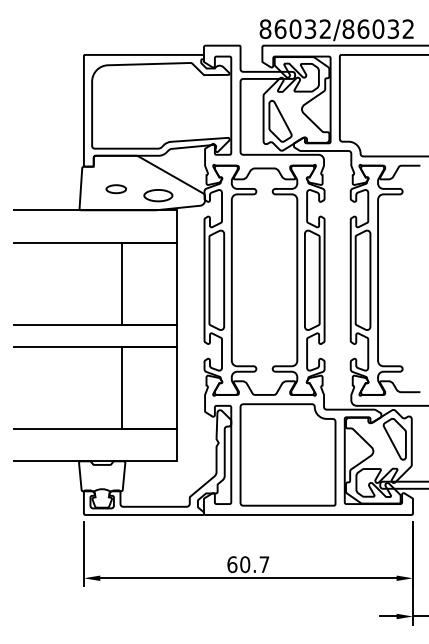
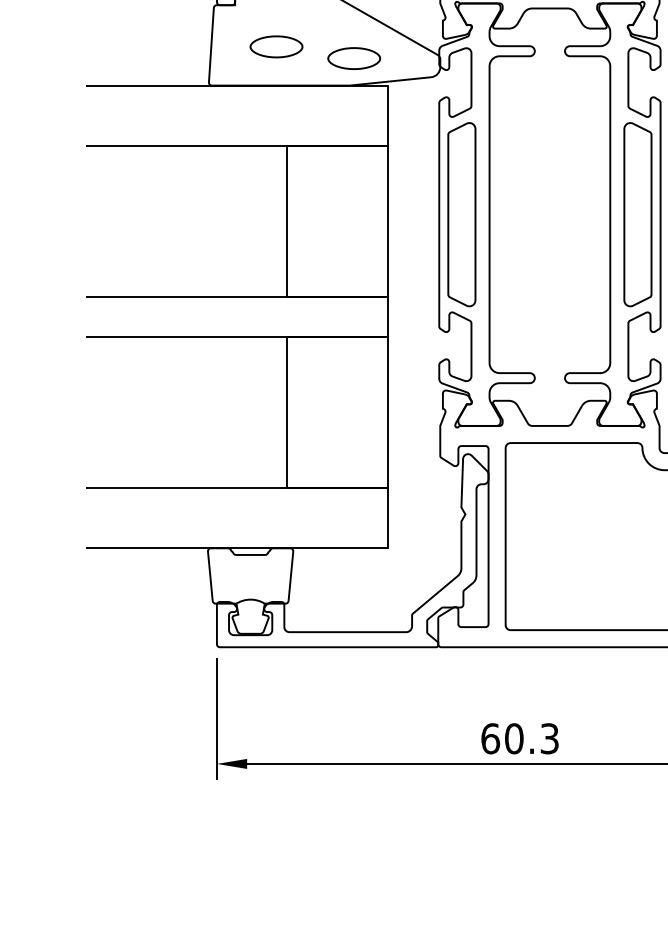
part: (116, 188) -> (277, 45), size x1.43
text: (264, 564) -> (549, 738), 60.7 -> 60.3

